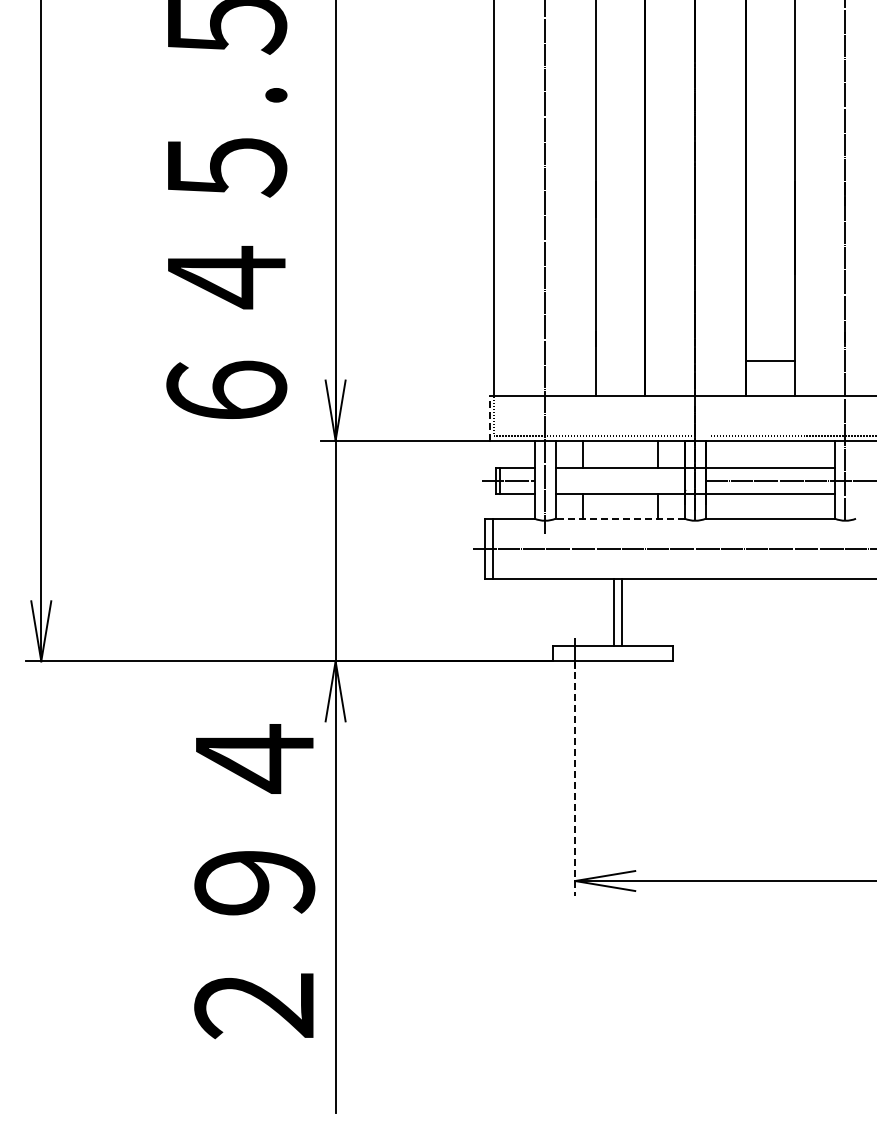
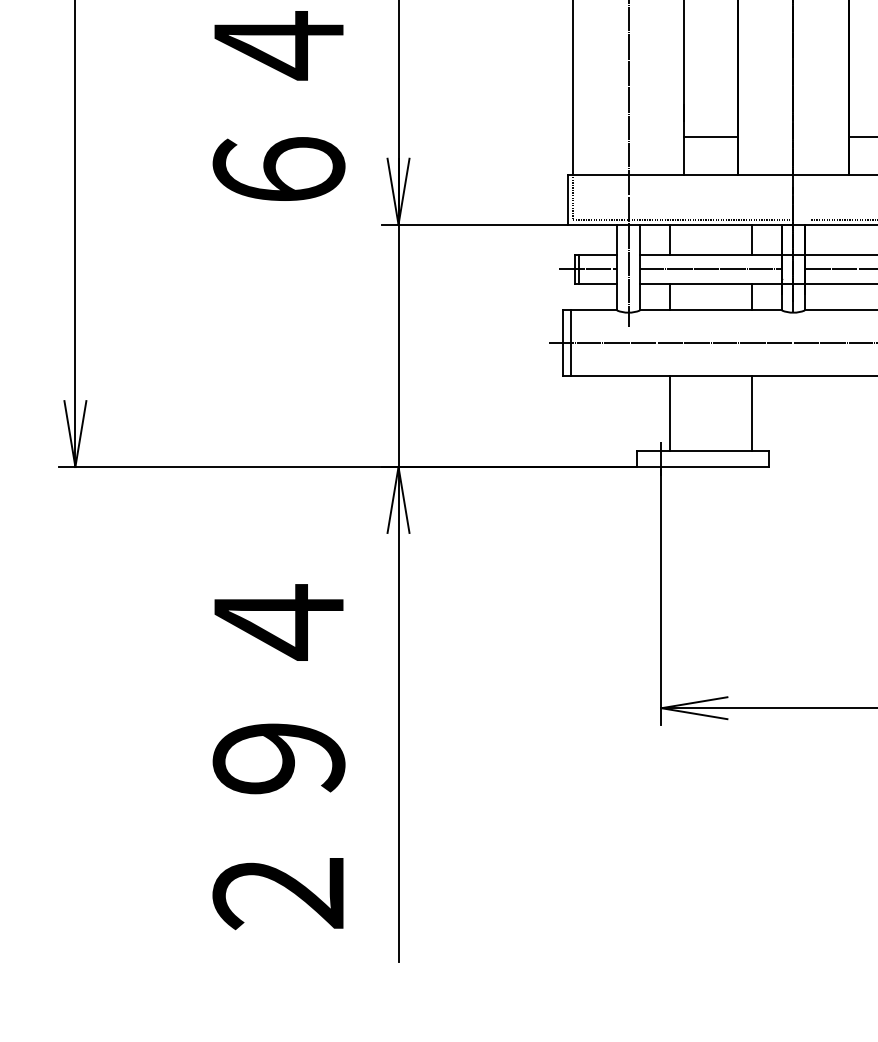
line: (619, 360) -> (710, 136), added
line: (489, 418) -> (567, 200), dashed -> solid
line: (619, 481) -> (710, 269), added
line: (620, 518) -> (711, 310), dashed -> solid
line: (613, 612) -> (669, 413), moved
line: (621, 612) -> (751, 413), moved
line: (575, 779) -> (661, 596), dashed -> solid
text: (254, 881) -> (278, 757), moved

